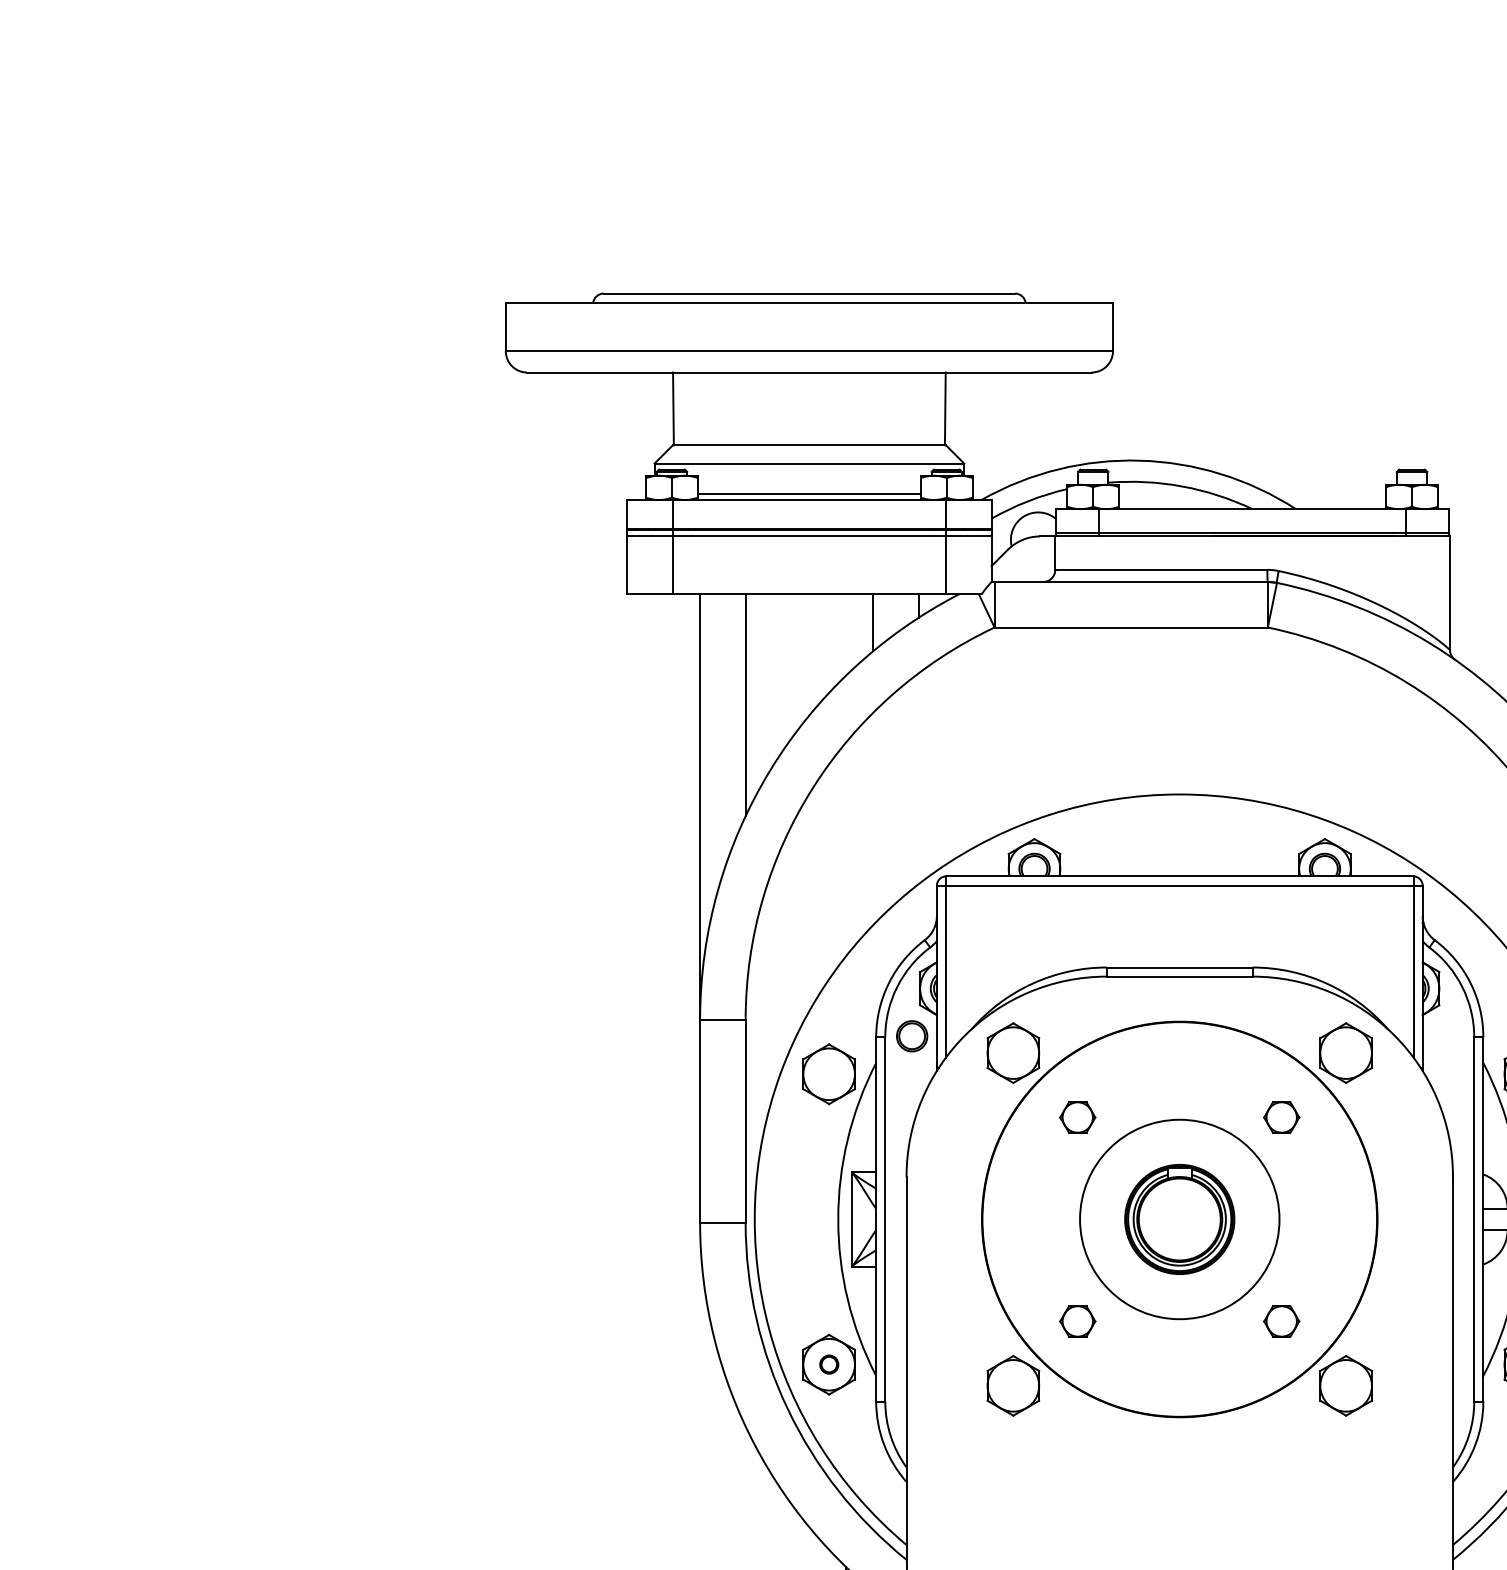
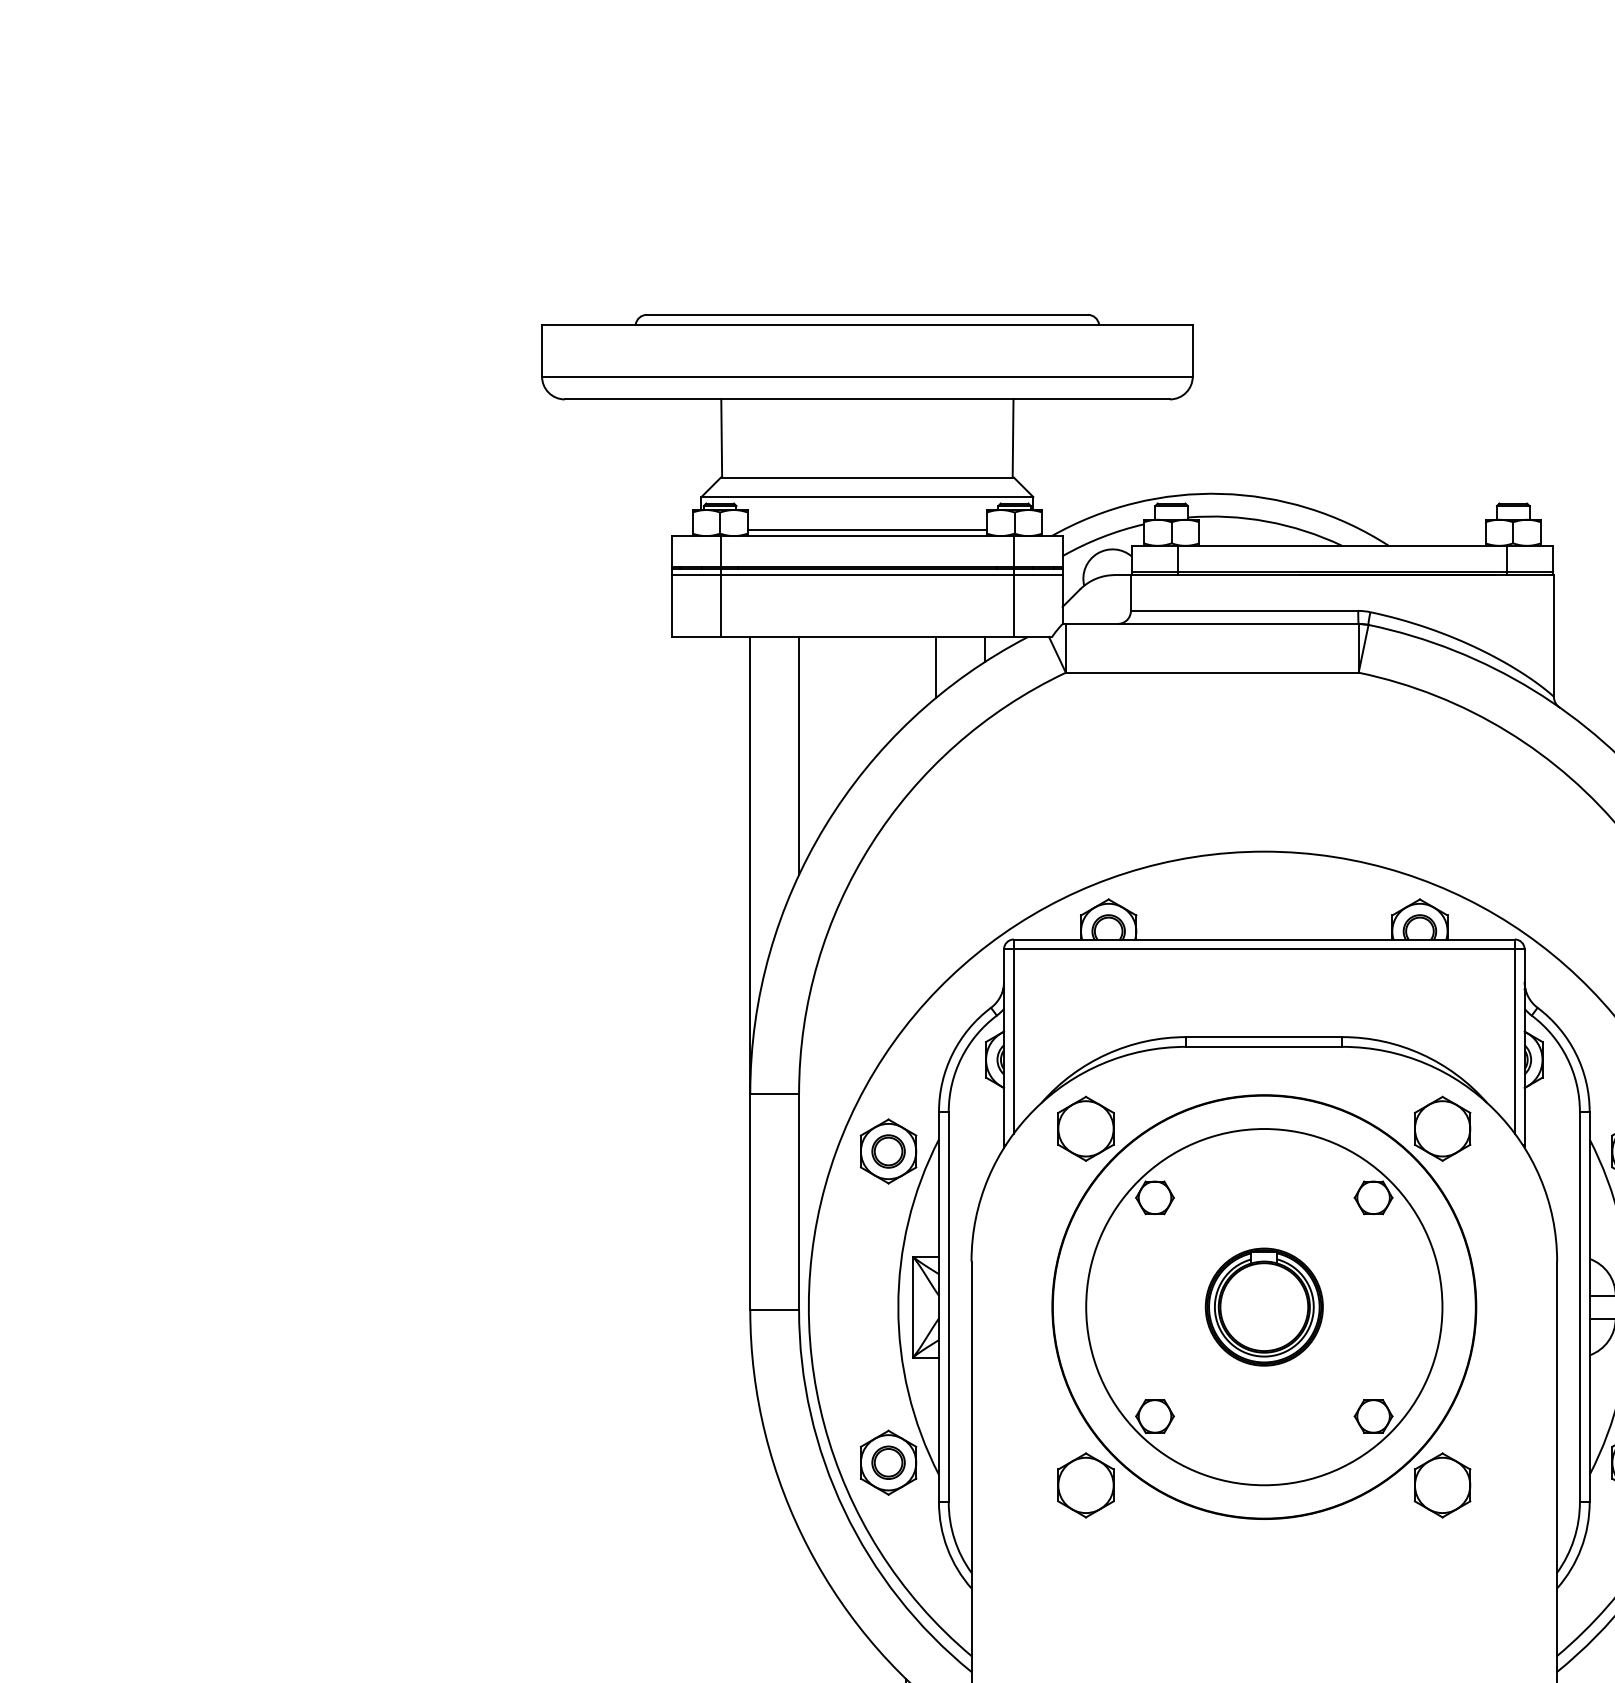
part: (912, 1036) -> (888, 1151), moved
circle: (1179, 1219) -> (1264, 1307), size x1.67
part: (829, 1364) -> (888, 1462), size x1.67

